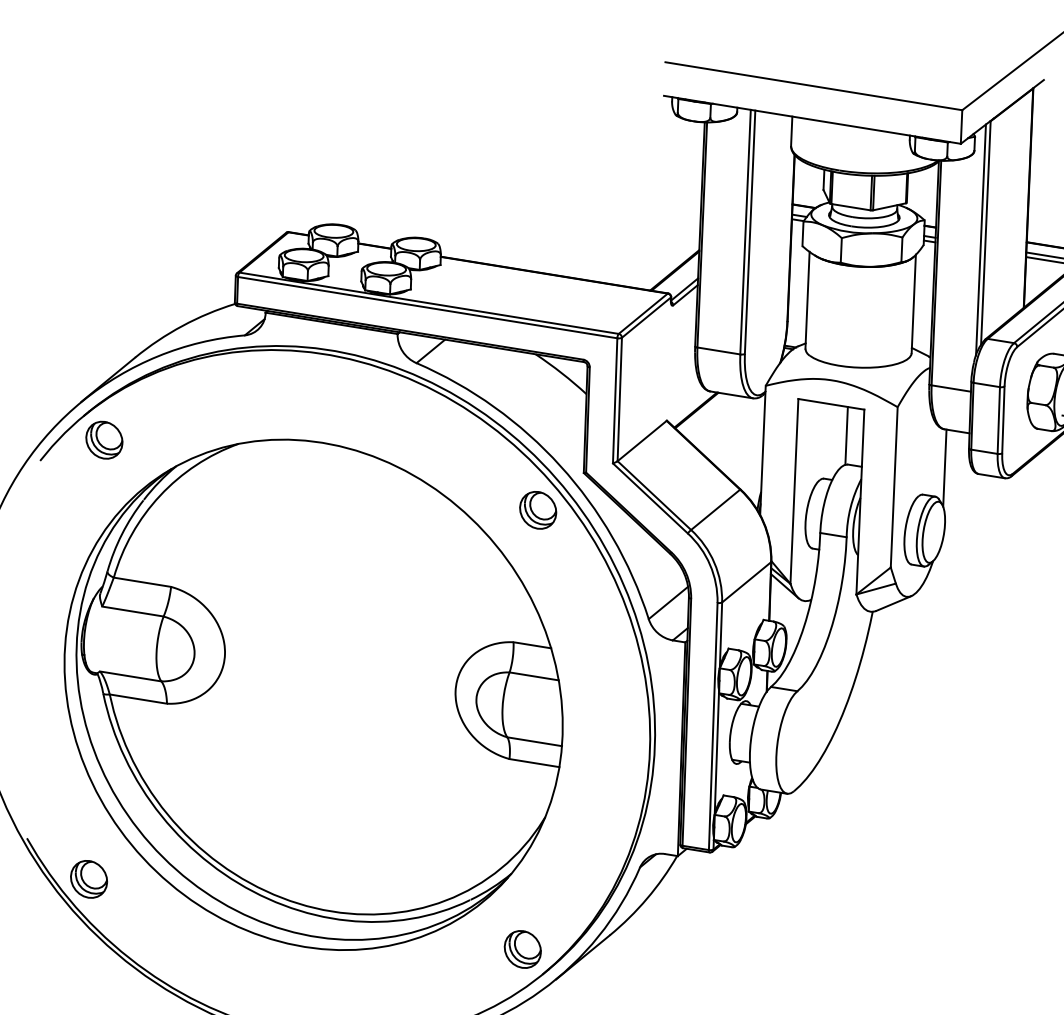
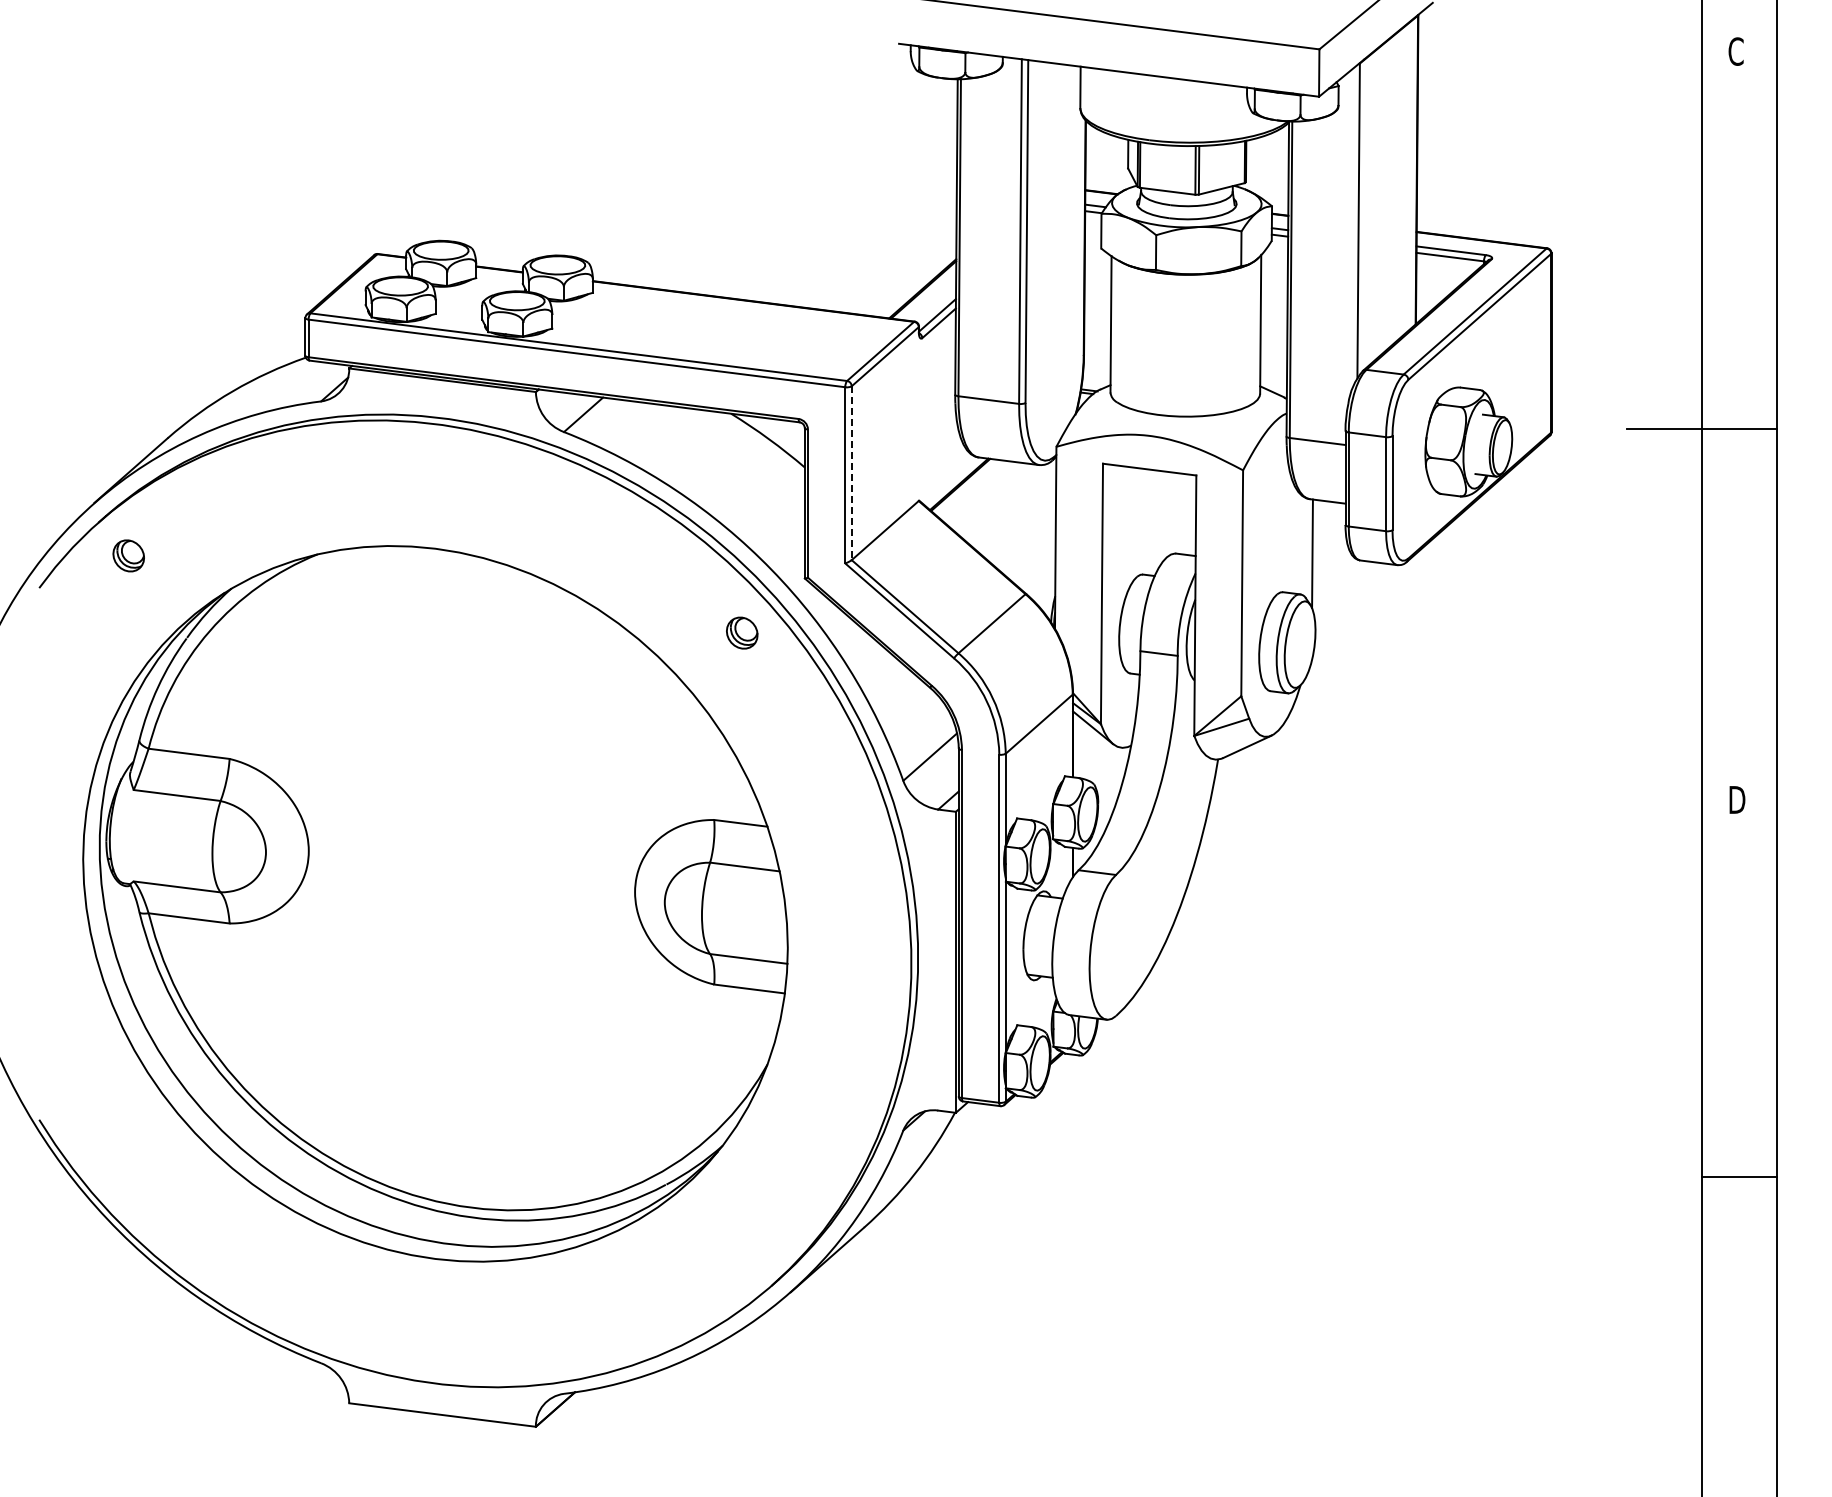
line: (980, 239) -> (1351, 230), removed
line: (619, 399) -> (851, 473), solid -> dashed
line: (846, 436) -> (1172, 513), removed
part: (104, 439) -> (128, 555), size x0.6
part: (537, 509) -> (741, 632), size x0.6
part: (88, 879) -> (128, 1174), removed
part: (522, 949) -> (741, 1251), removed

